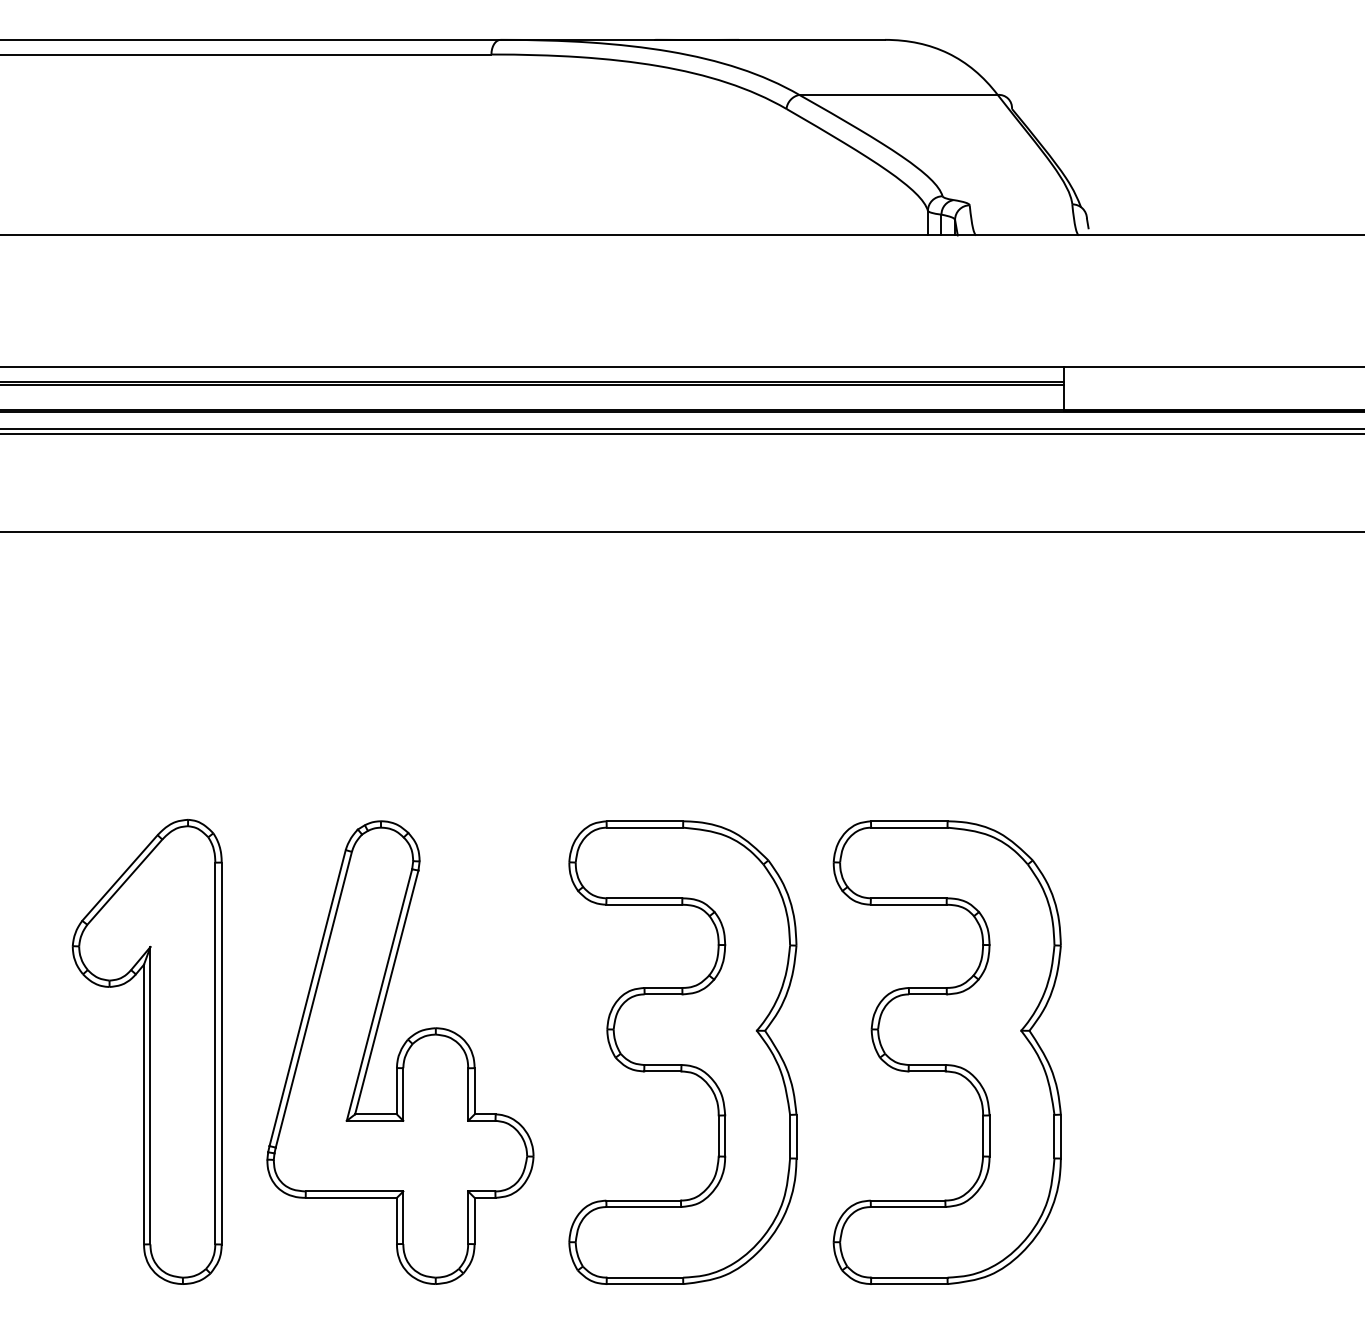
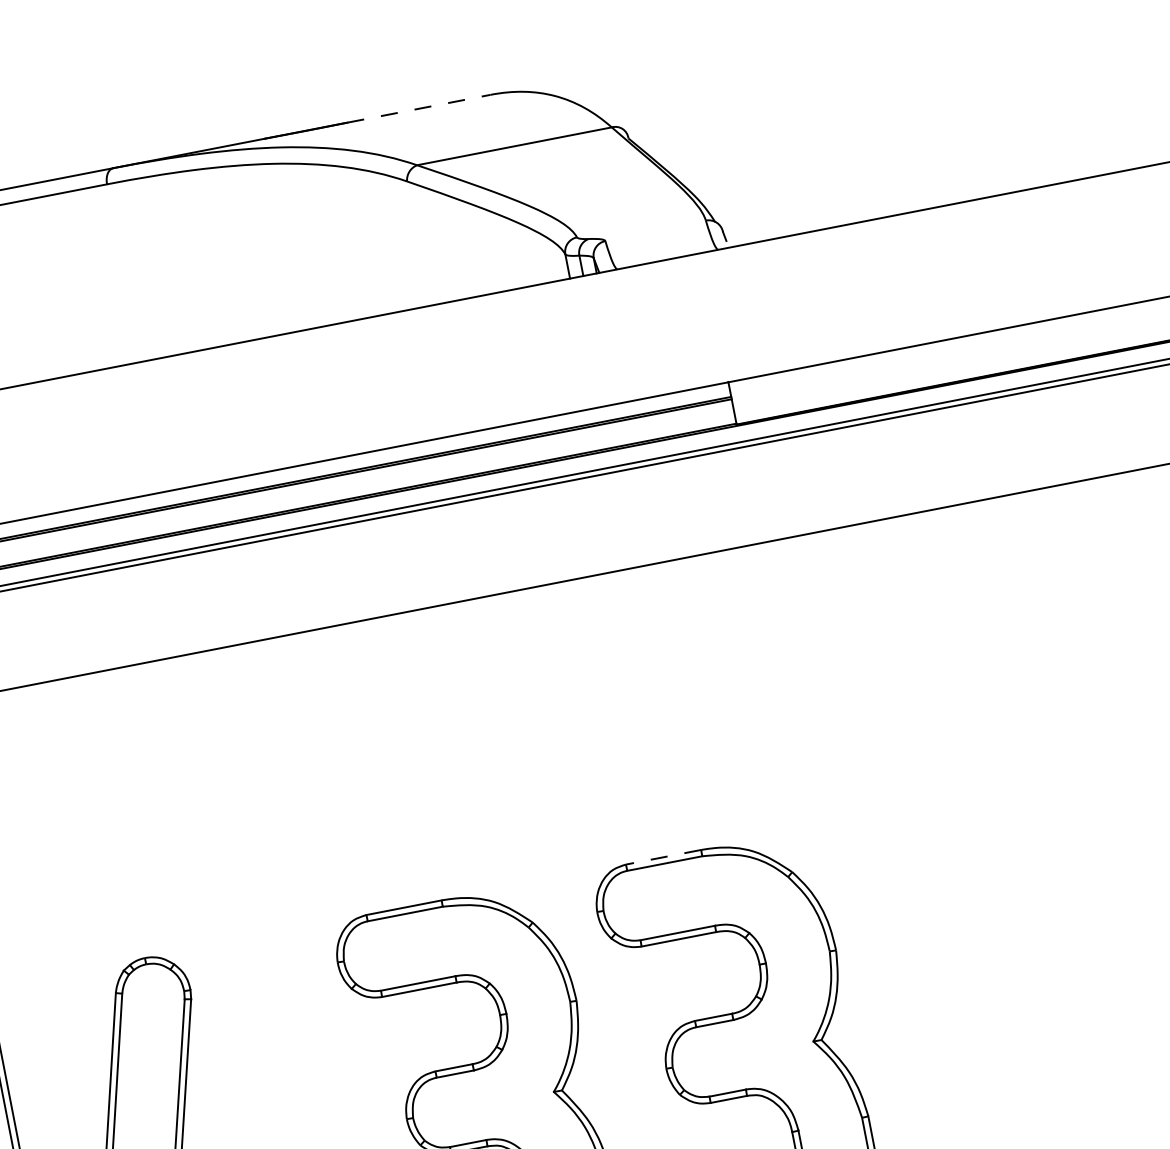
line: (812, 39) -> (419, 108), solid -> dashed
line: (908, 821) -> (662, 857), solid -> dashed

